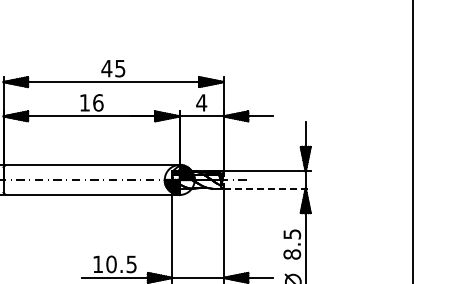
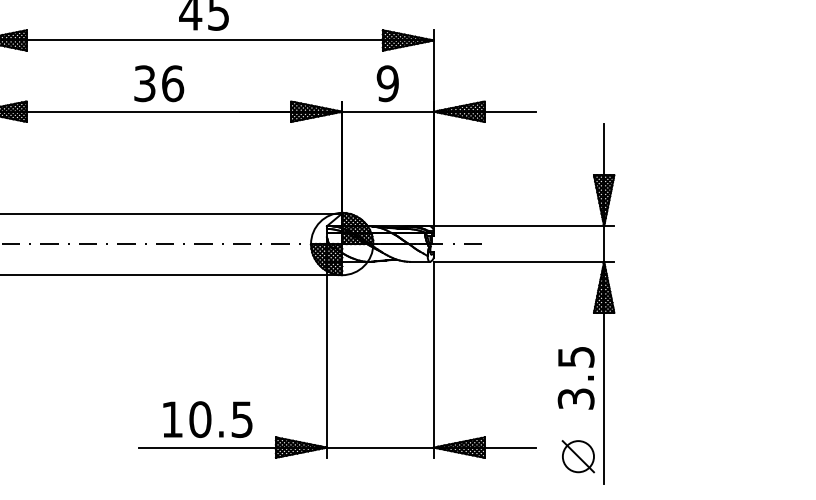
text: (84, 102) -> (144, 82), 16 -> 36
text: (201, 102) -> (387, 82), 4 -> 9
line: (267, 188) -> (524, 261), dashed -> solid
text: (292, 254) -> (576, 398), 8.5 -> 3.5

